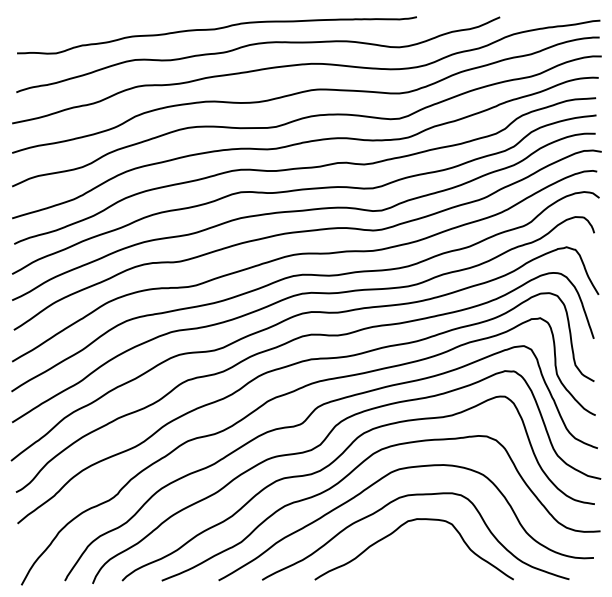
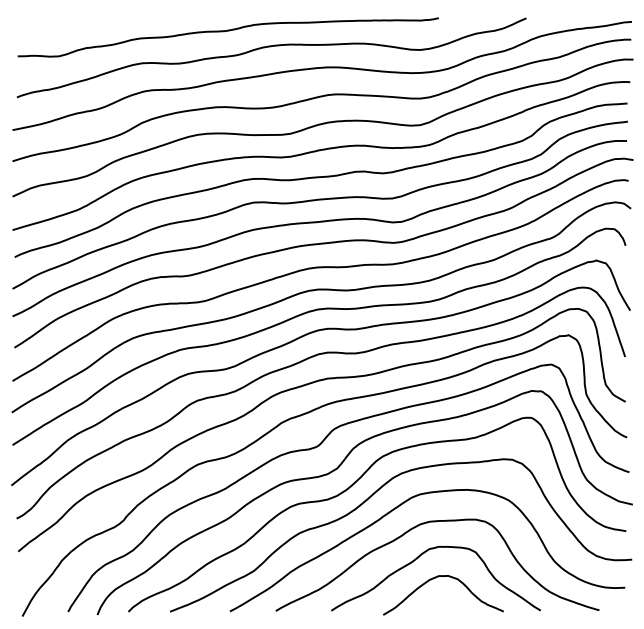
curve: (416, 548) -> (438, 577), added

